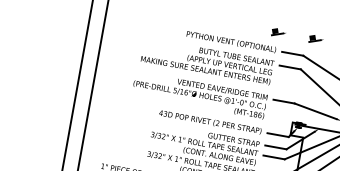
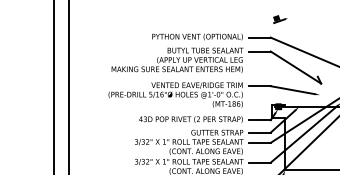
part: (278, 32) -> (242, 19), removed

